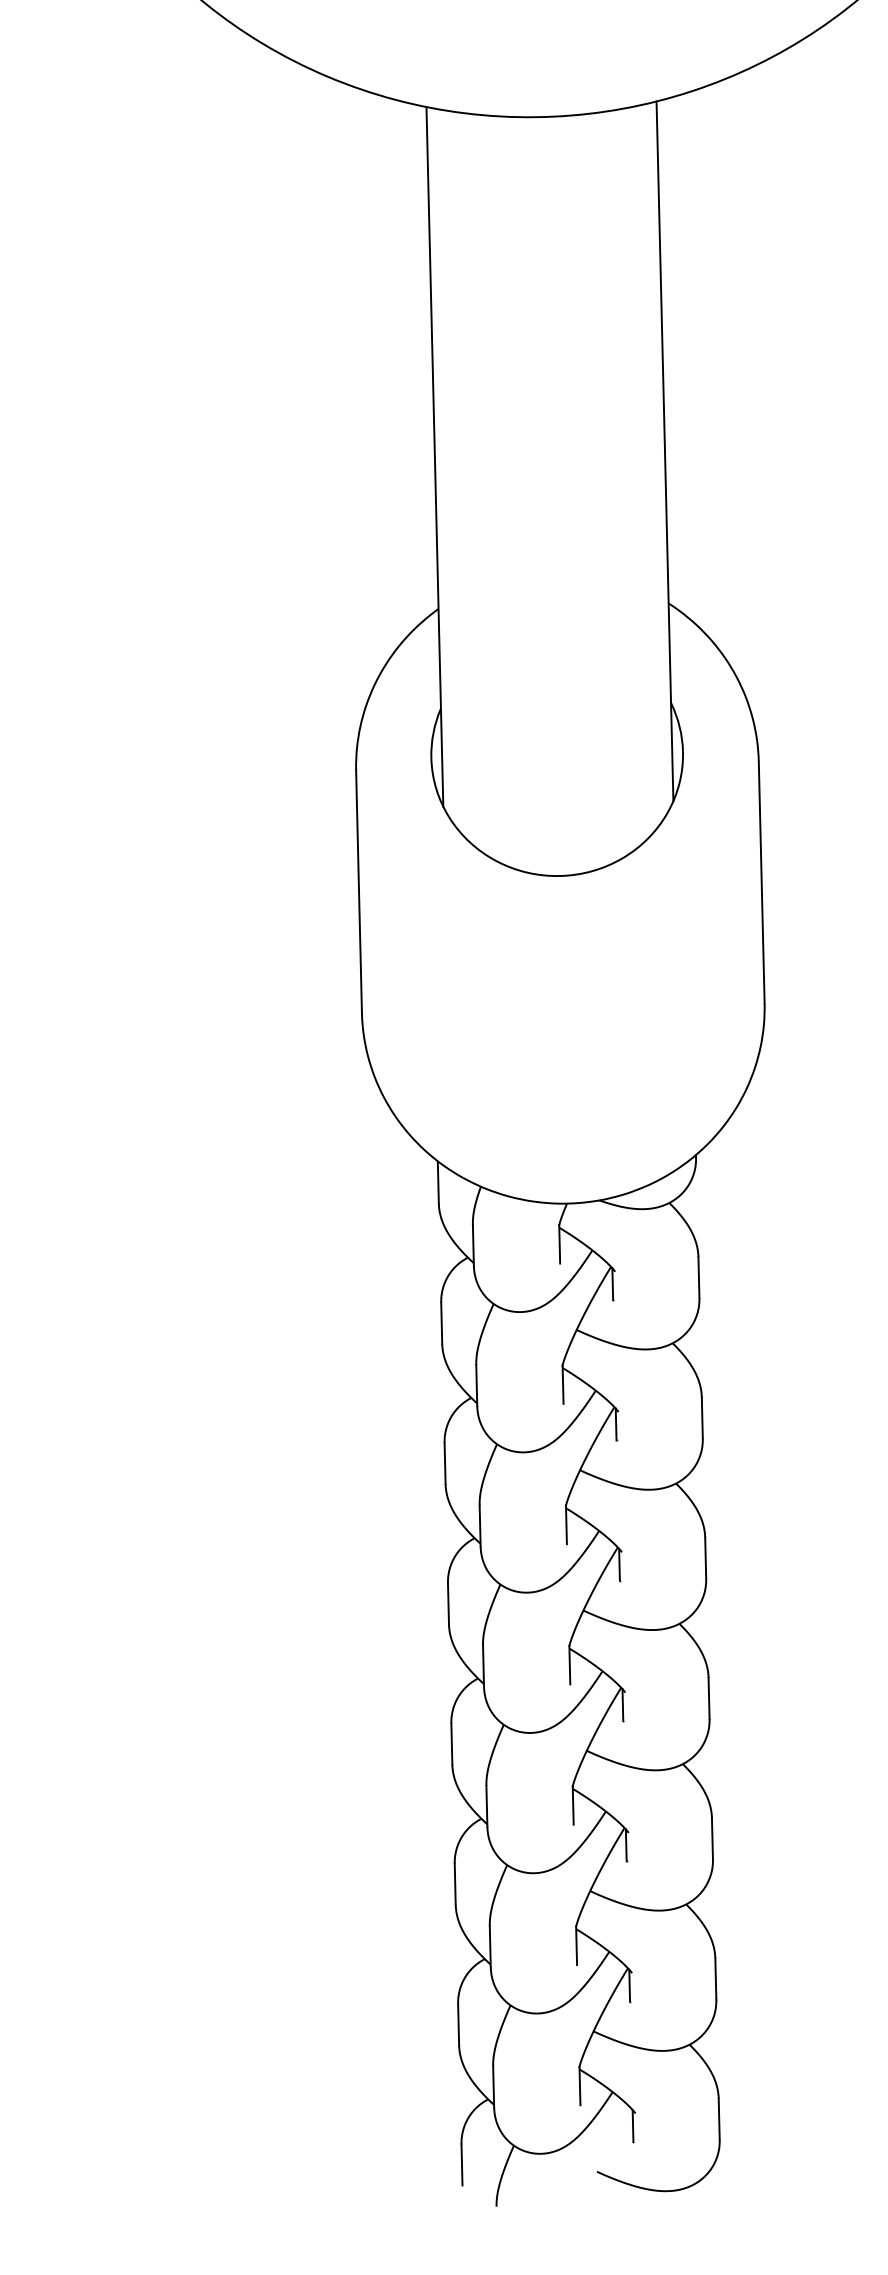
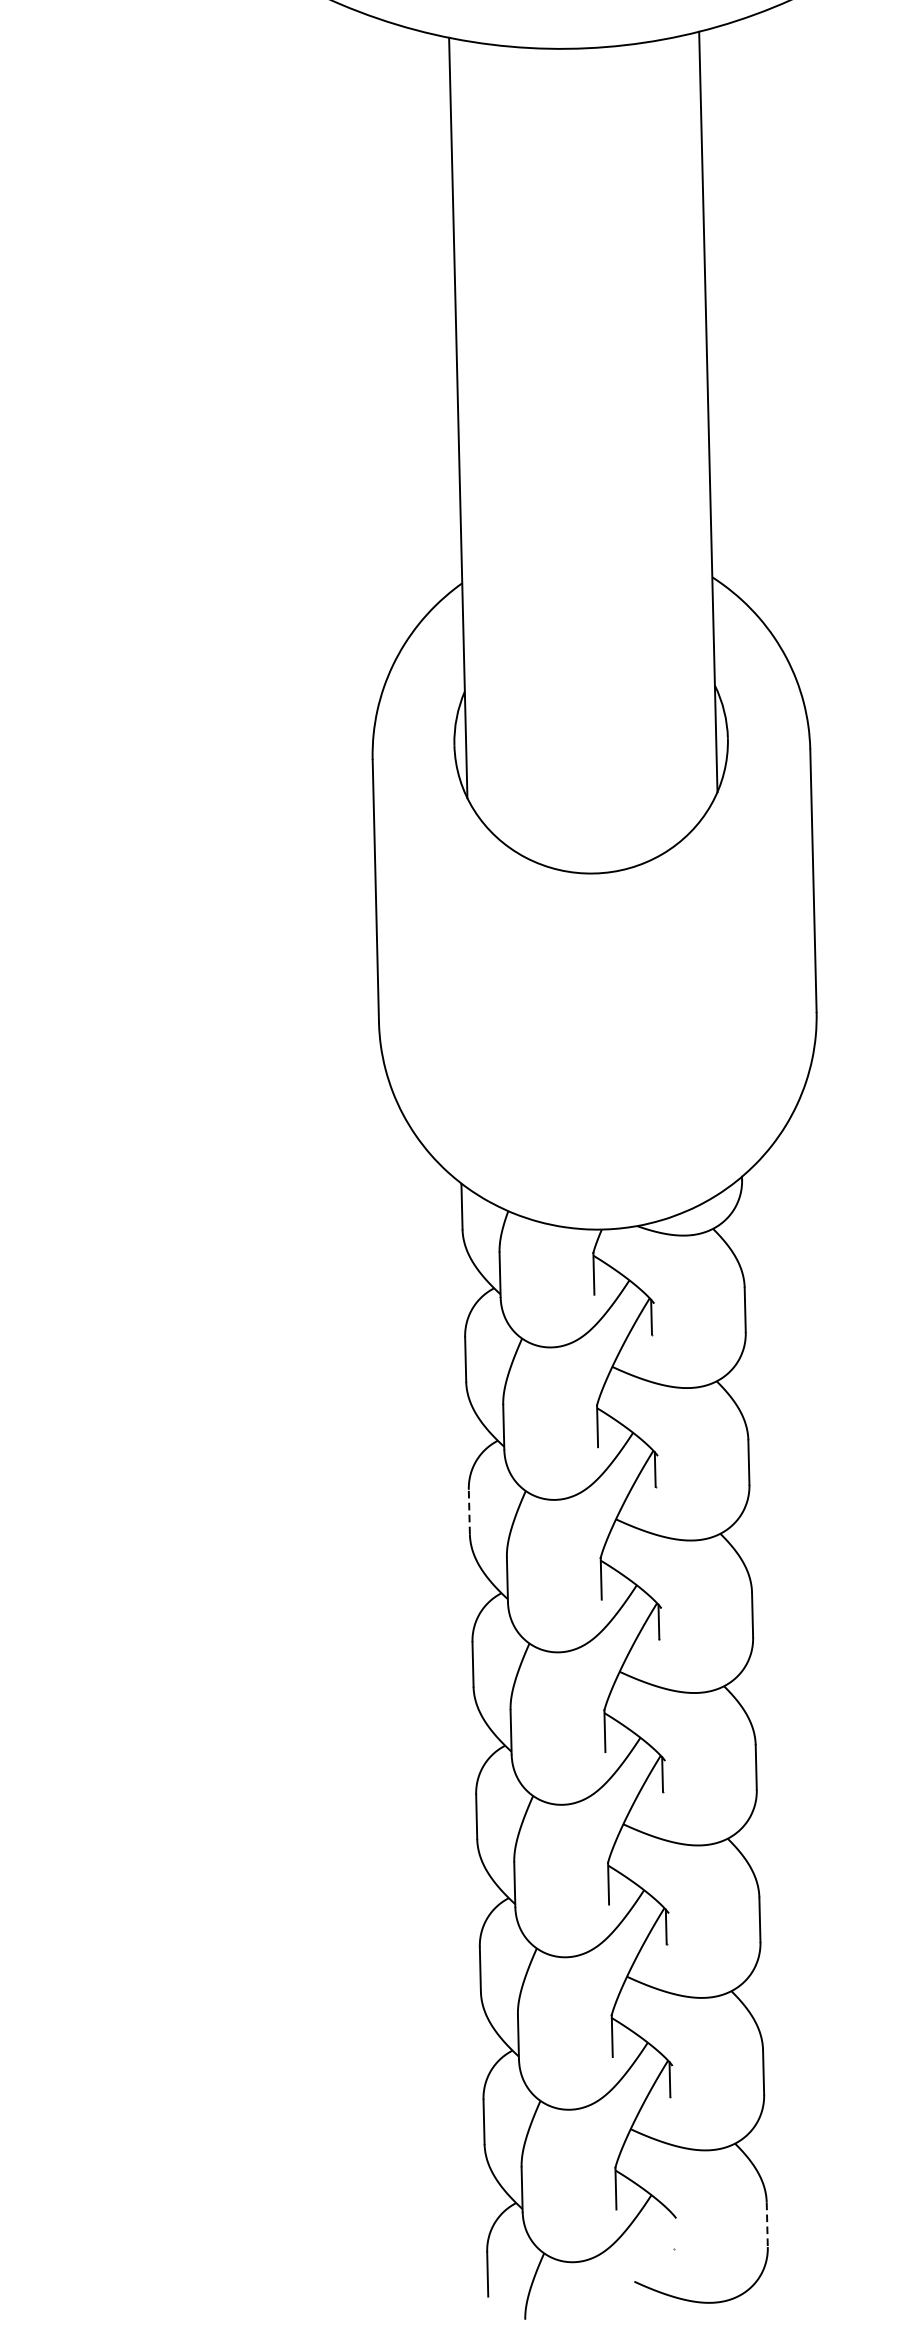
line: (445, 1463) -> (469, 1511), solid -> dashed
line: (719, 2119) -> (767, 2224), solid -> dashed
line: (632, 2125) -> (673, 2231), removed

